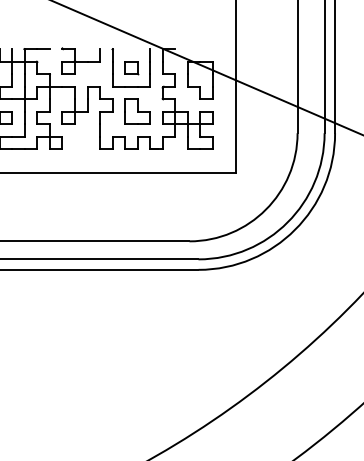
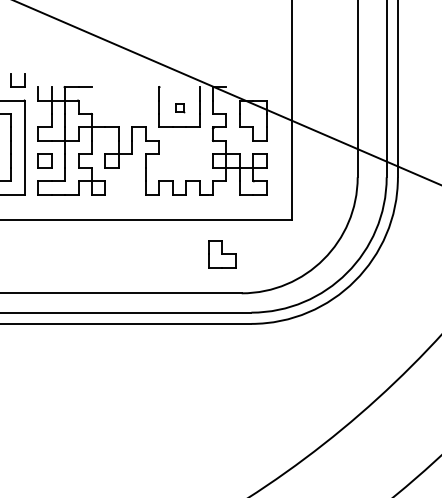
part: (81, 60) -> (125, 99), removed
part: (131, 68) -> (179, 107), size x0.6
part: (138, 111) -> (222, 254), moved

